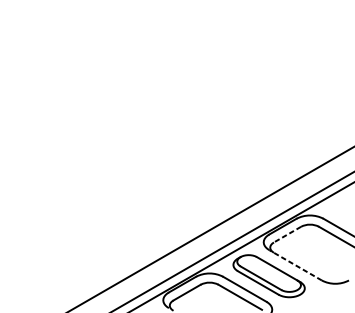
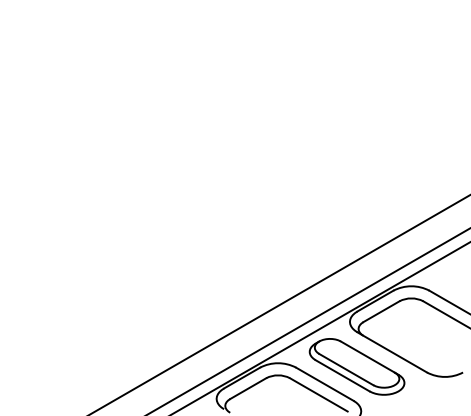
line: (287, 234) -> (381, 311), dashed -> solid
line: (295, 265) -> (391, 352), dashed -> solid

